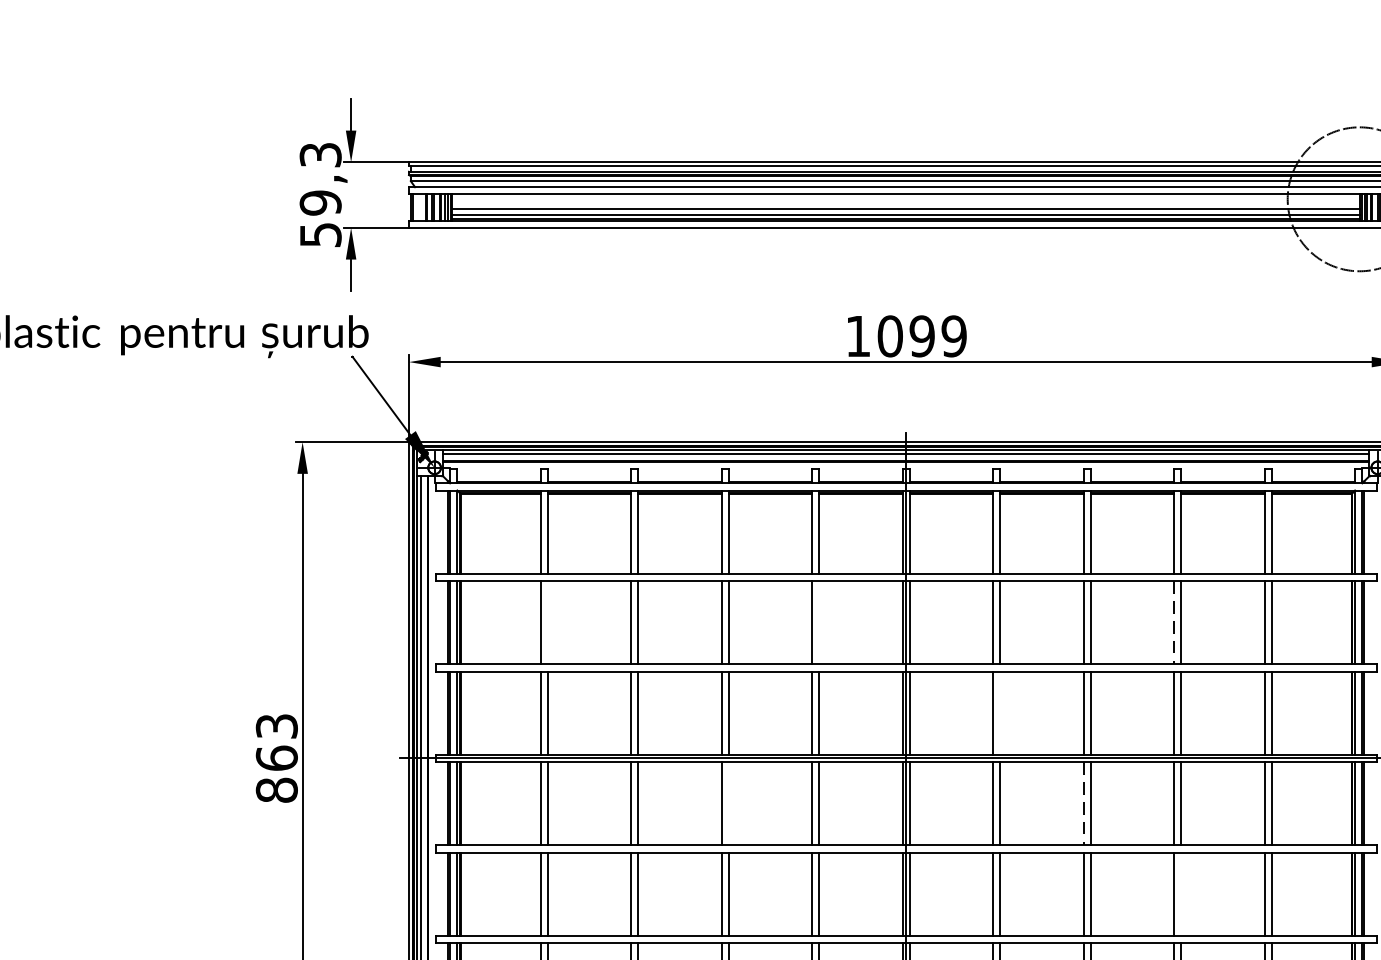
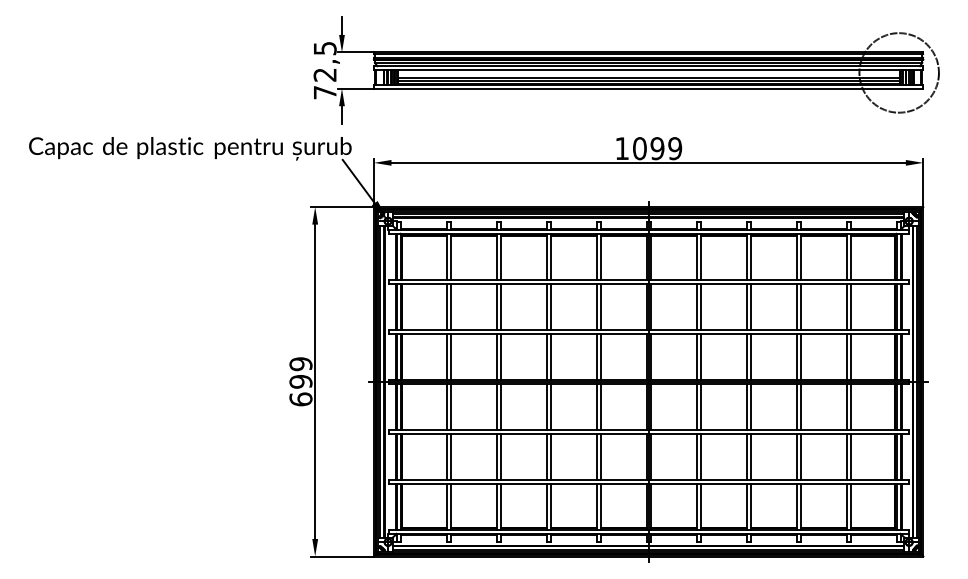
text: (319, 194) -> (324, 70), 59,3 -> 72,5
line: (547, 622) -> (450, 306), added
line: (819, 622) -> (600, 306), added
line: (1173, 622) -> (796, 306), dashed -> solid
line: (1000, 712) -> (700, 356), added
text: (276, 757) -> (300, 381), 863 -> 699
line: (728, 803) -> (550, 406), added
line: (1083, 803) -> (746, 406), dashed -> solid
line: (1181, 893) -> (800, 456), added

